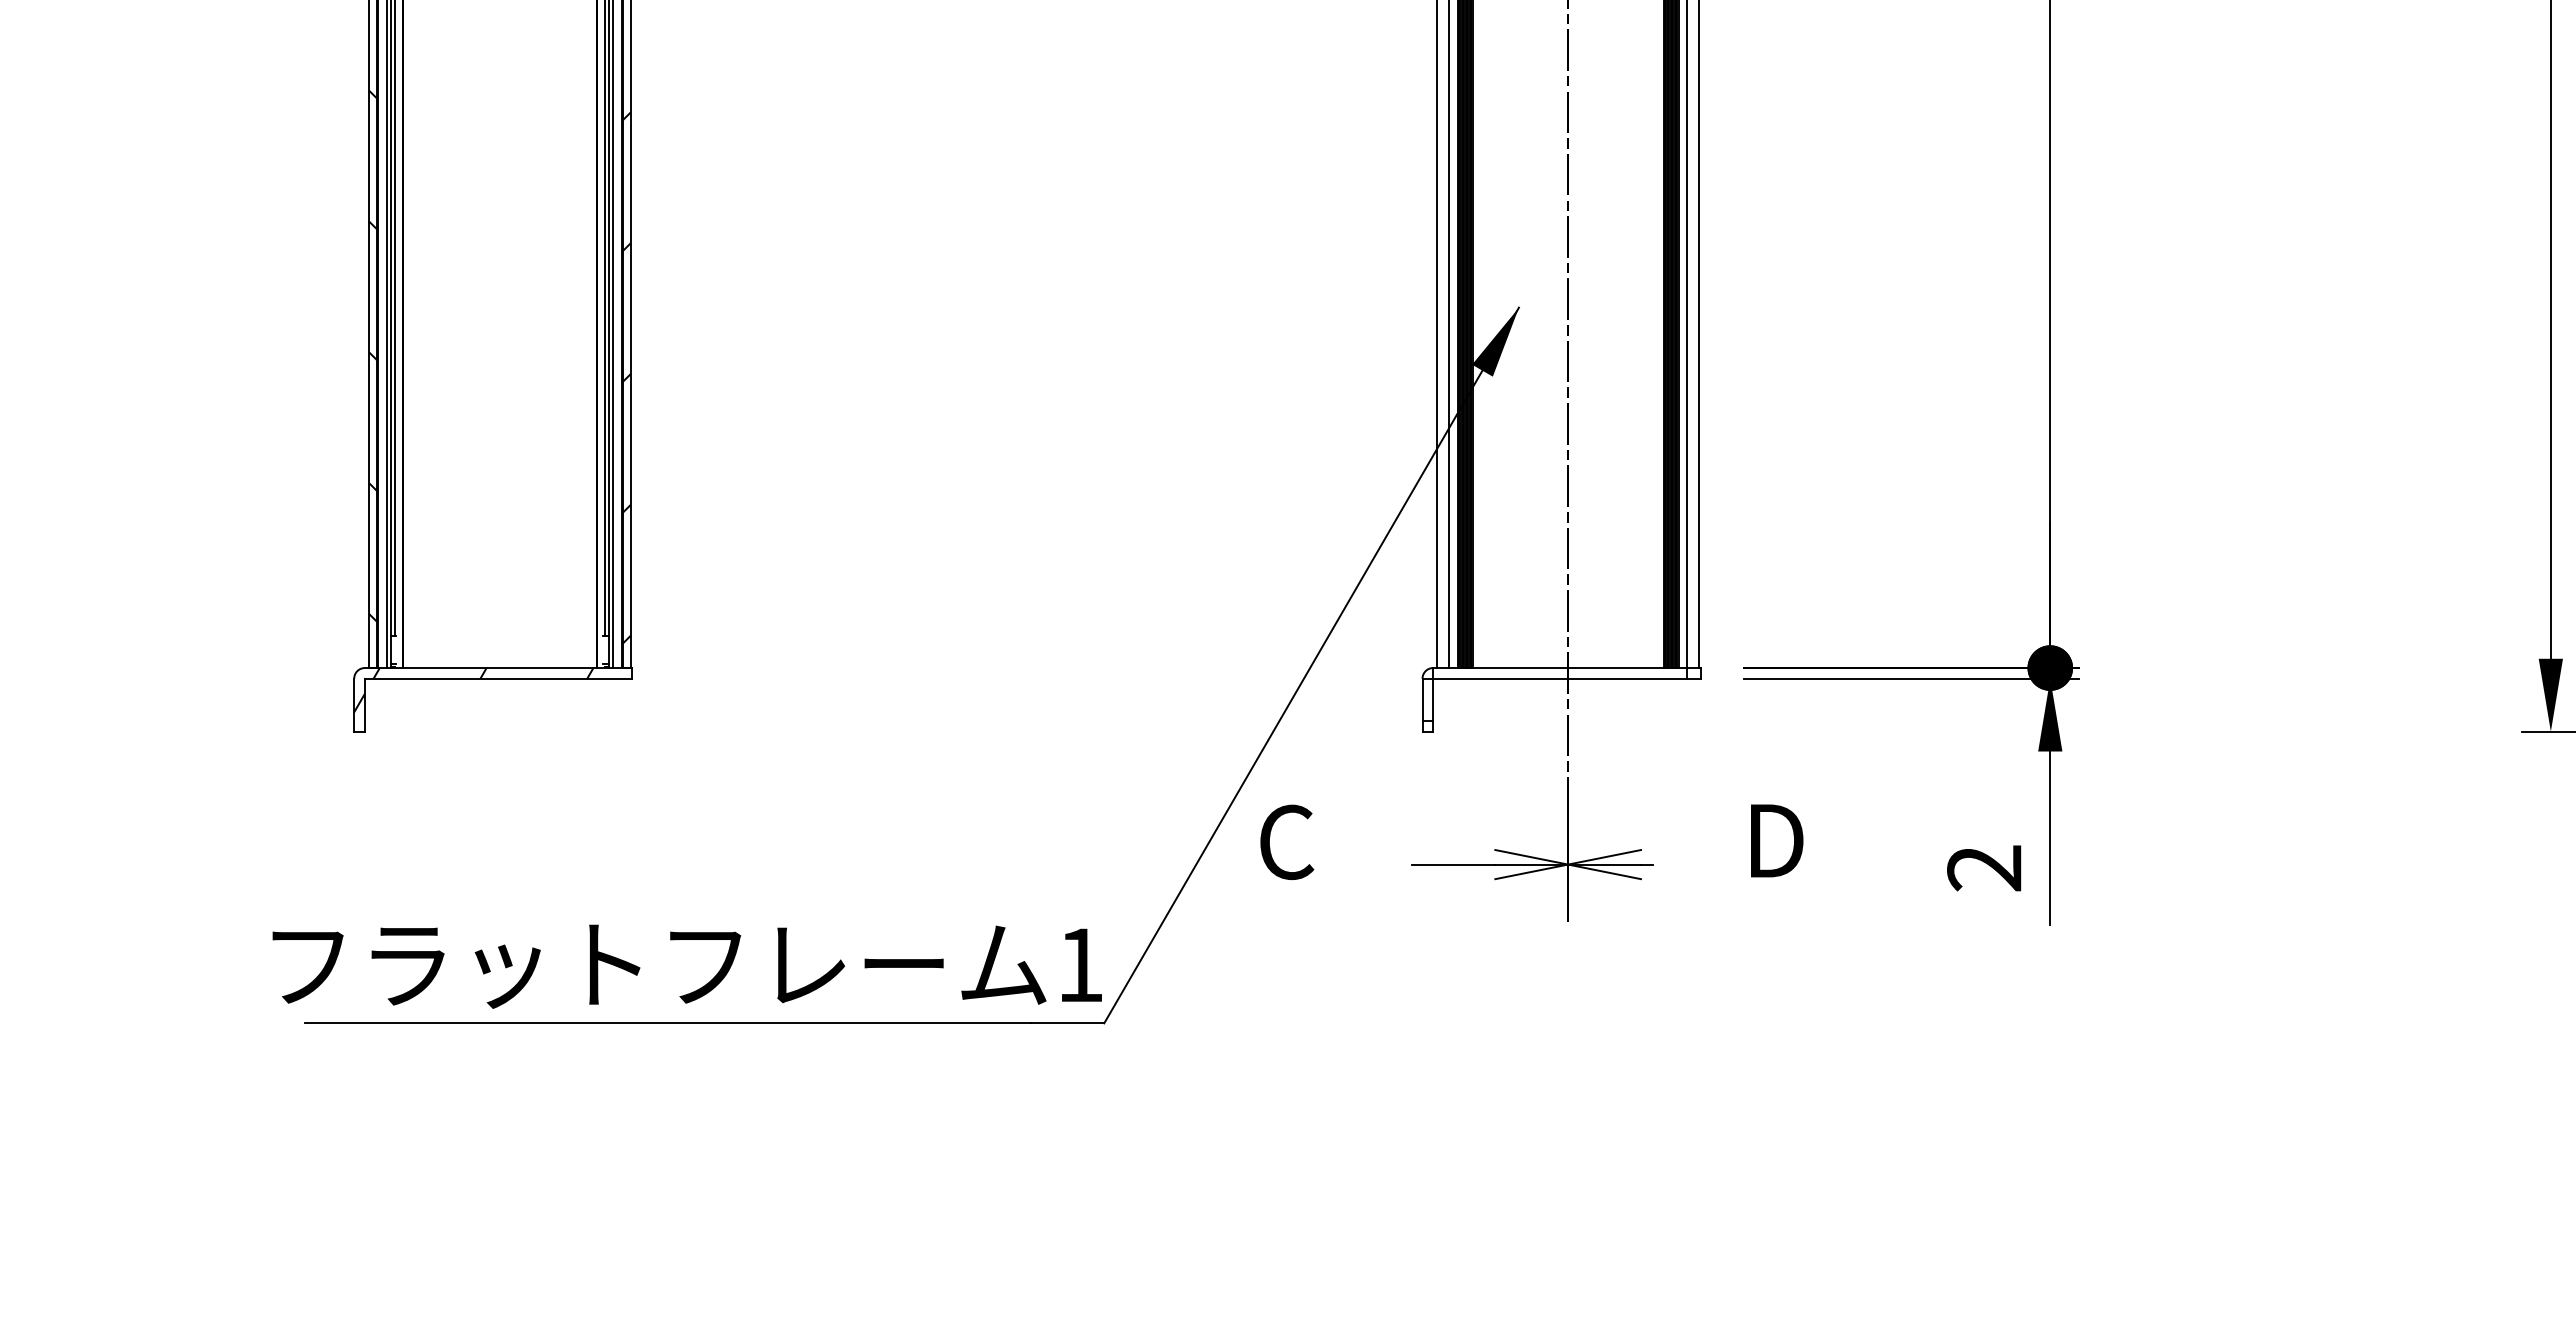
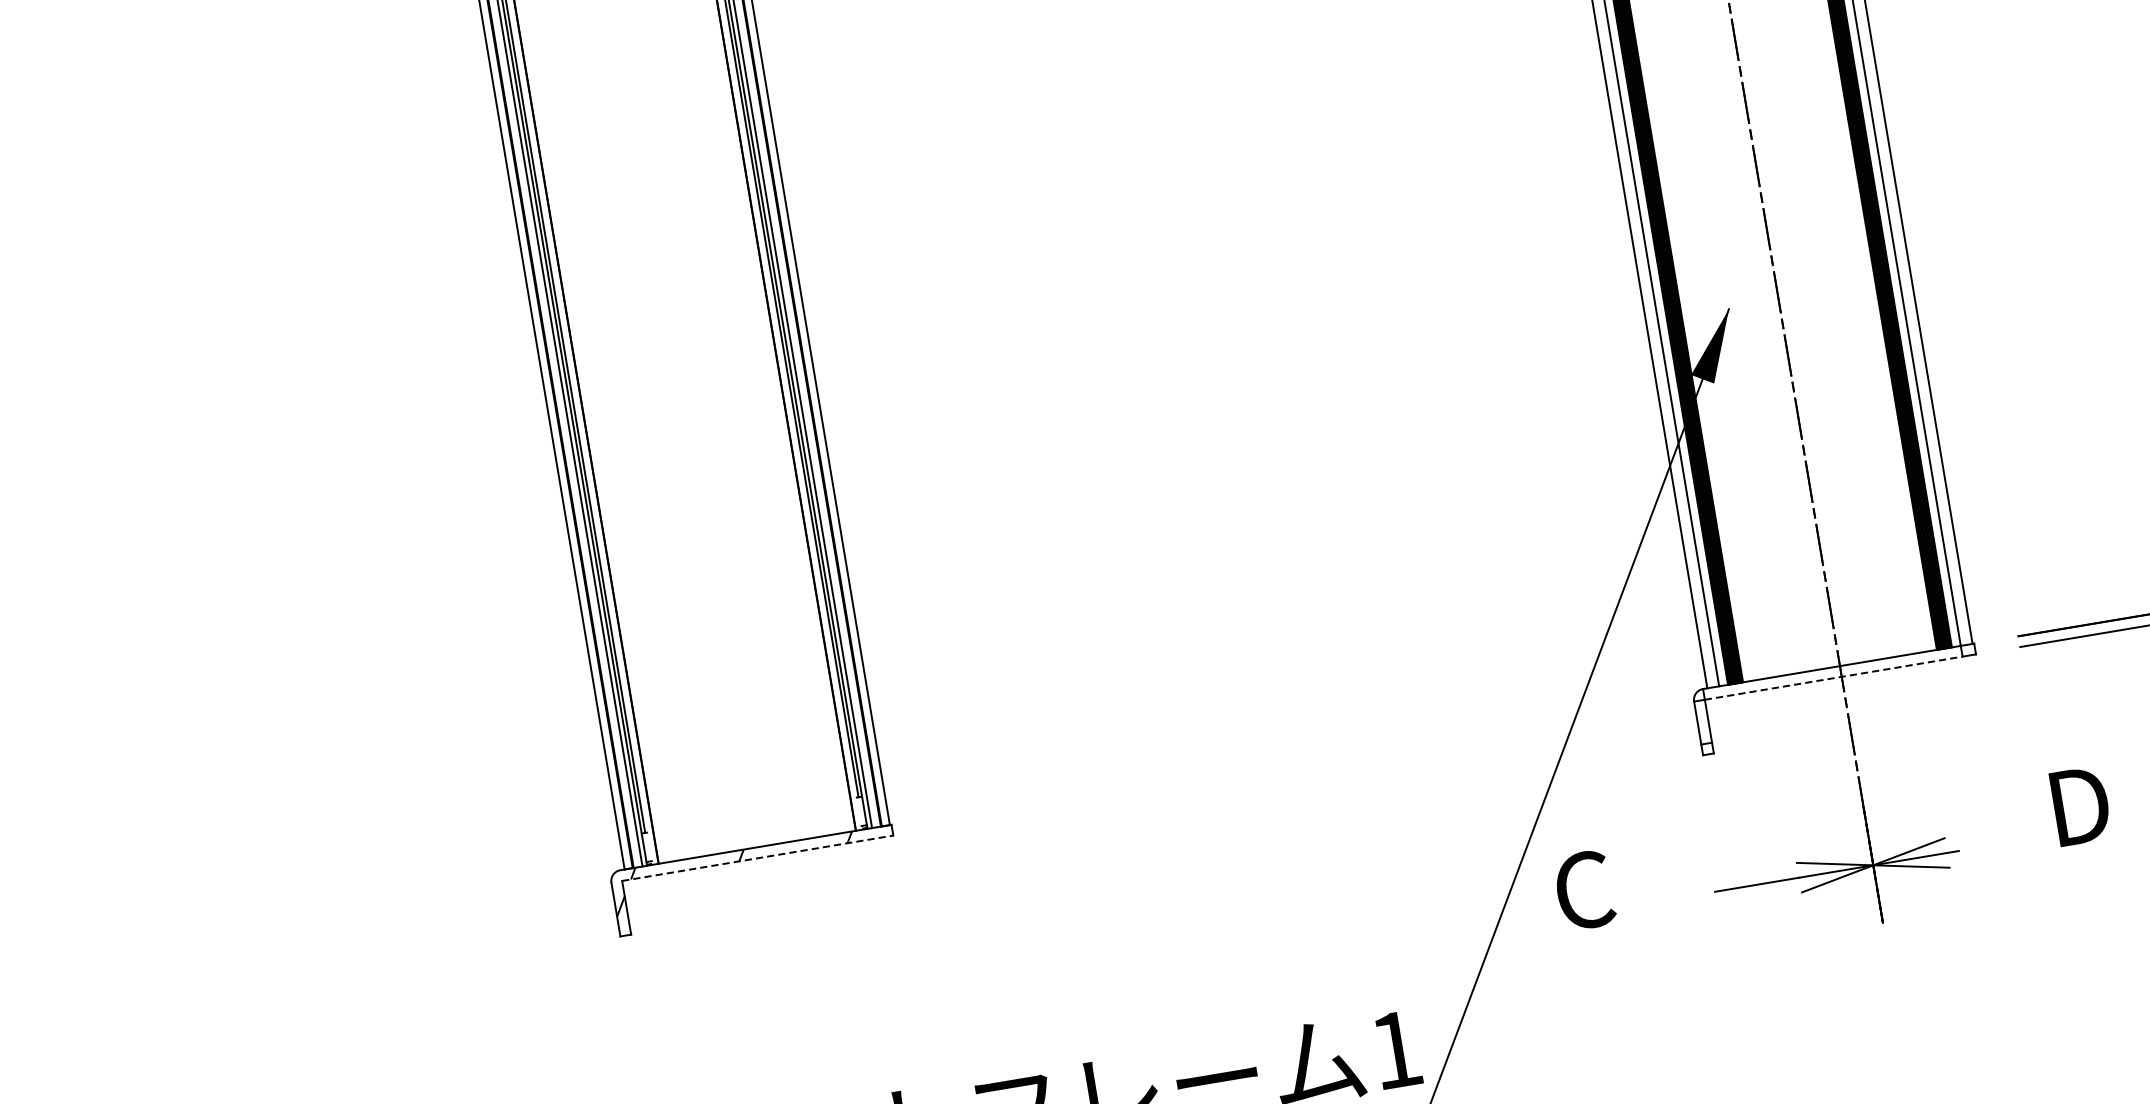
hatch: (373, 355) -> (576, 551), removed
hatch: (626, 377) -> (836, 531), removed
line: (498, 678) -> (757, 858), solid -> dashed
line: (1560, 678) -> (1833, 678), solid -> dashed

